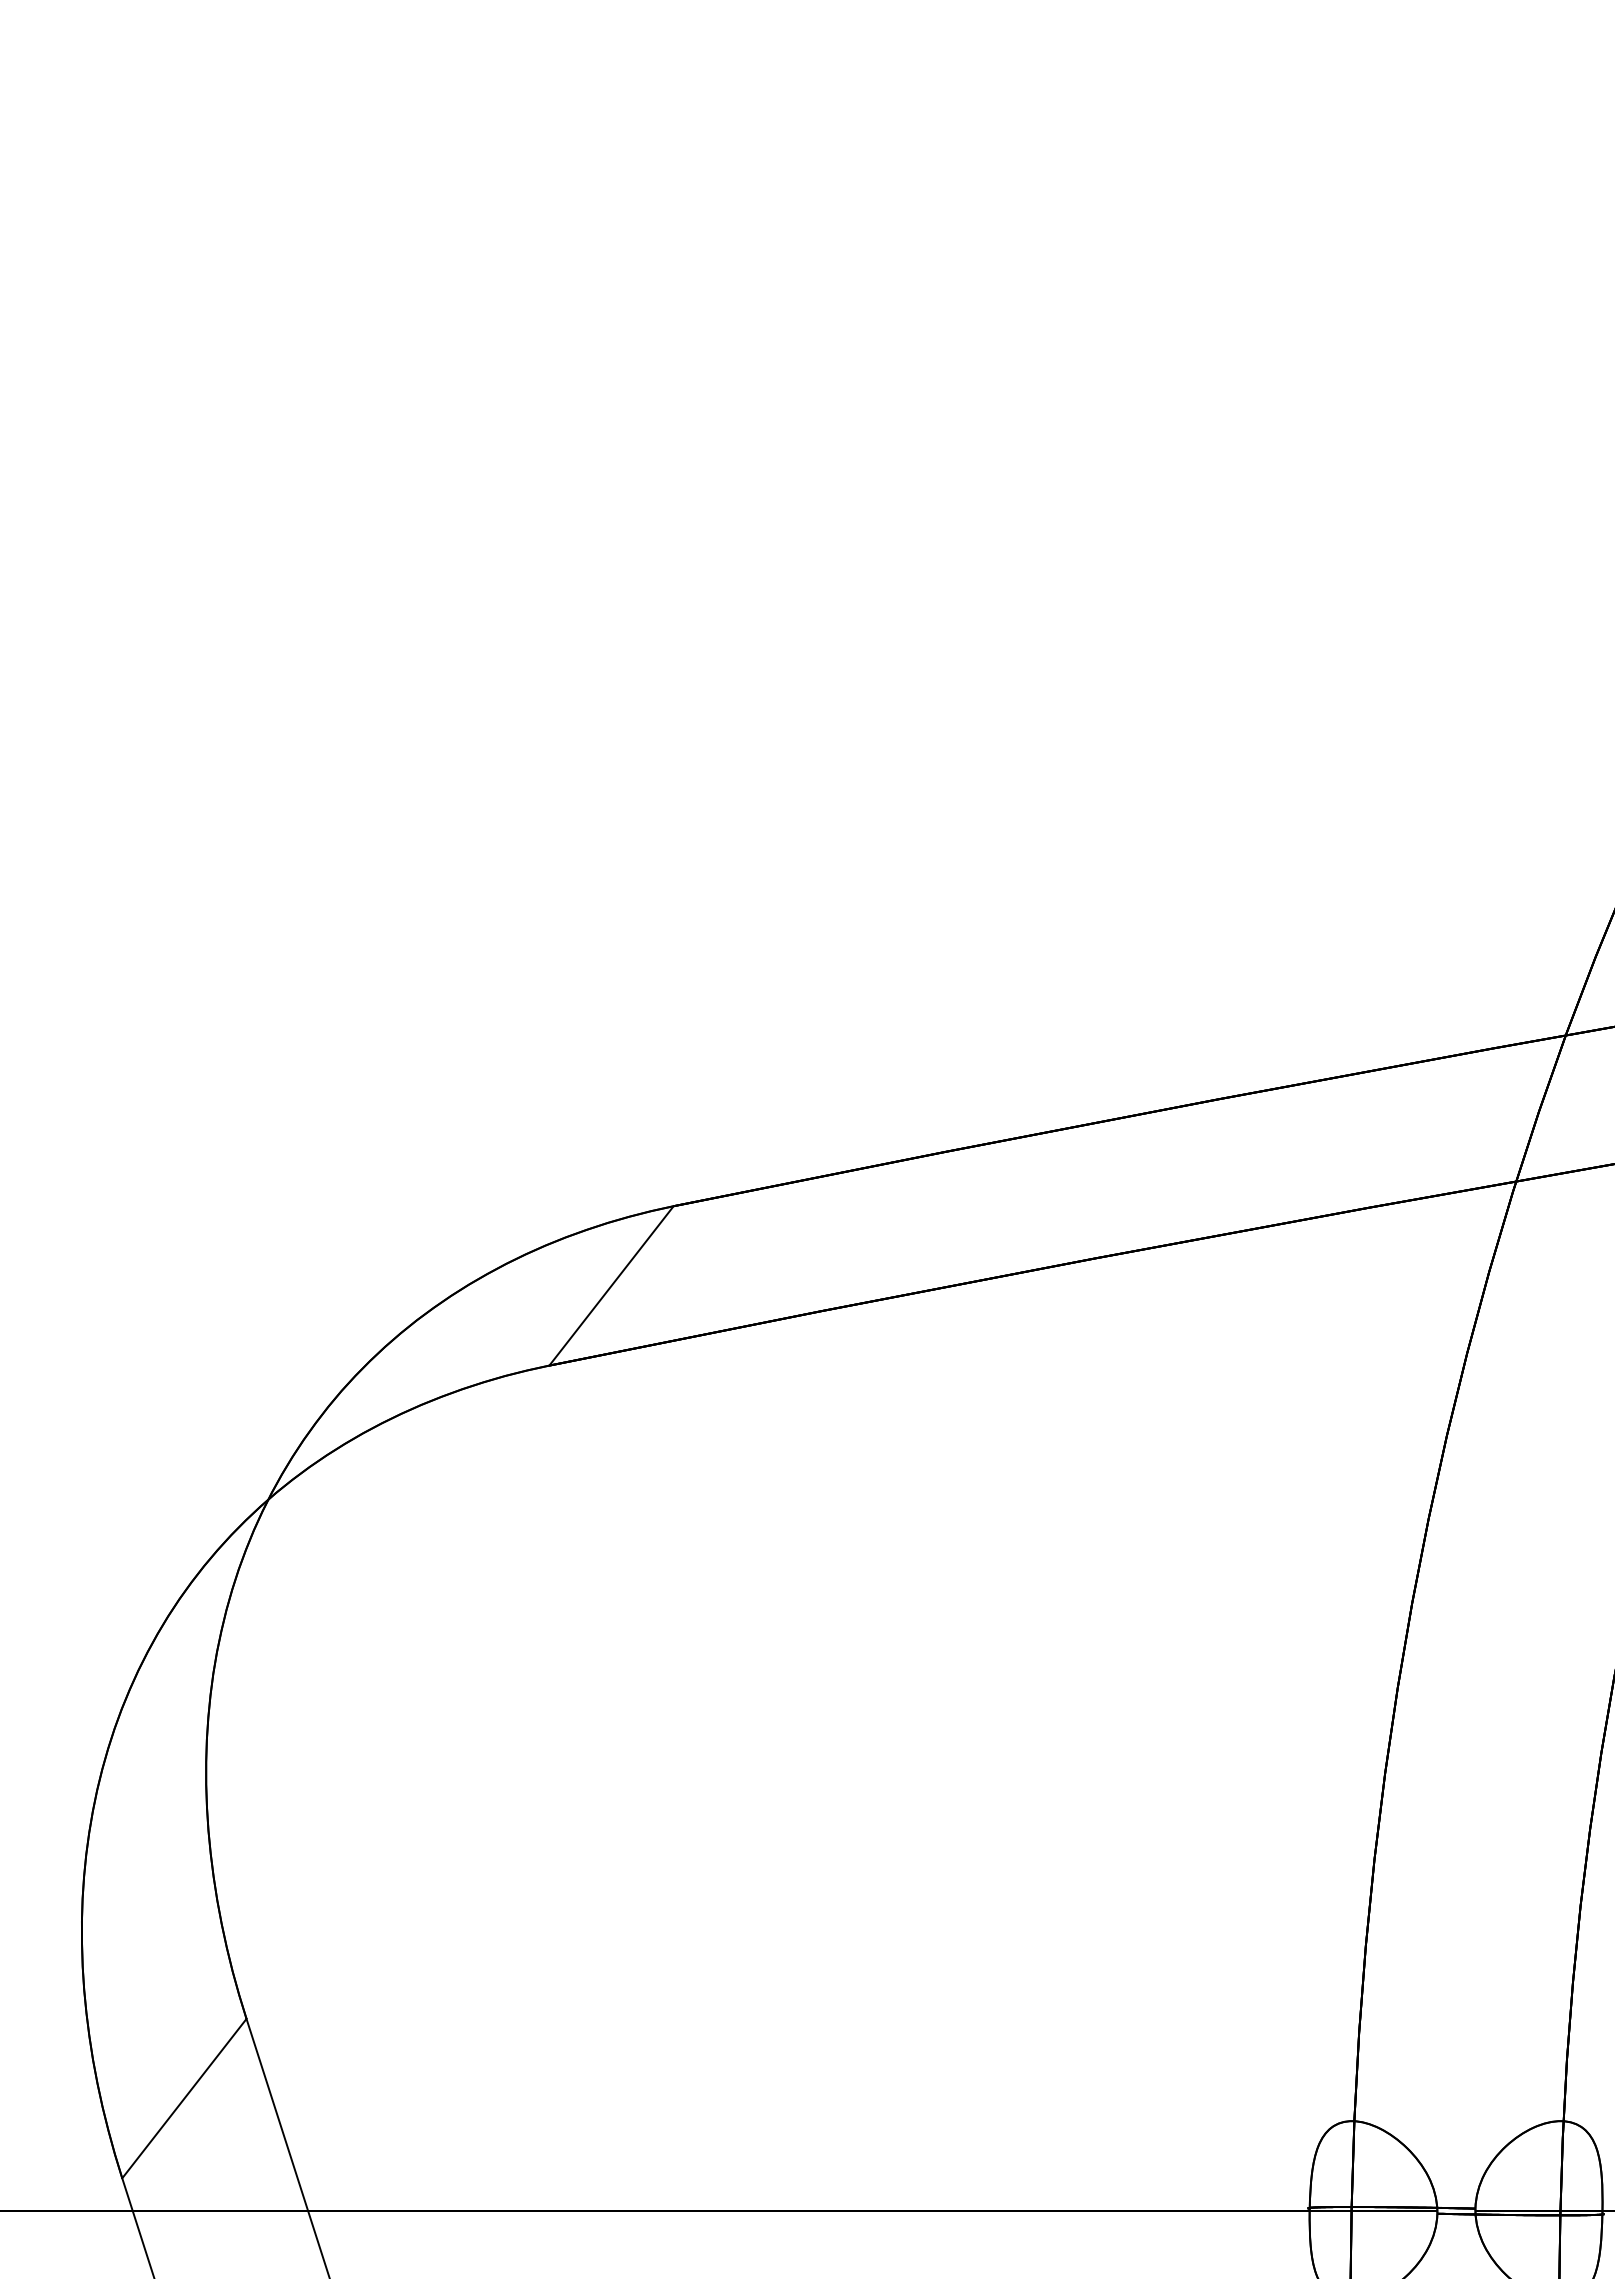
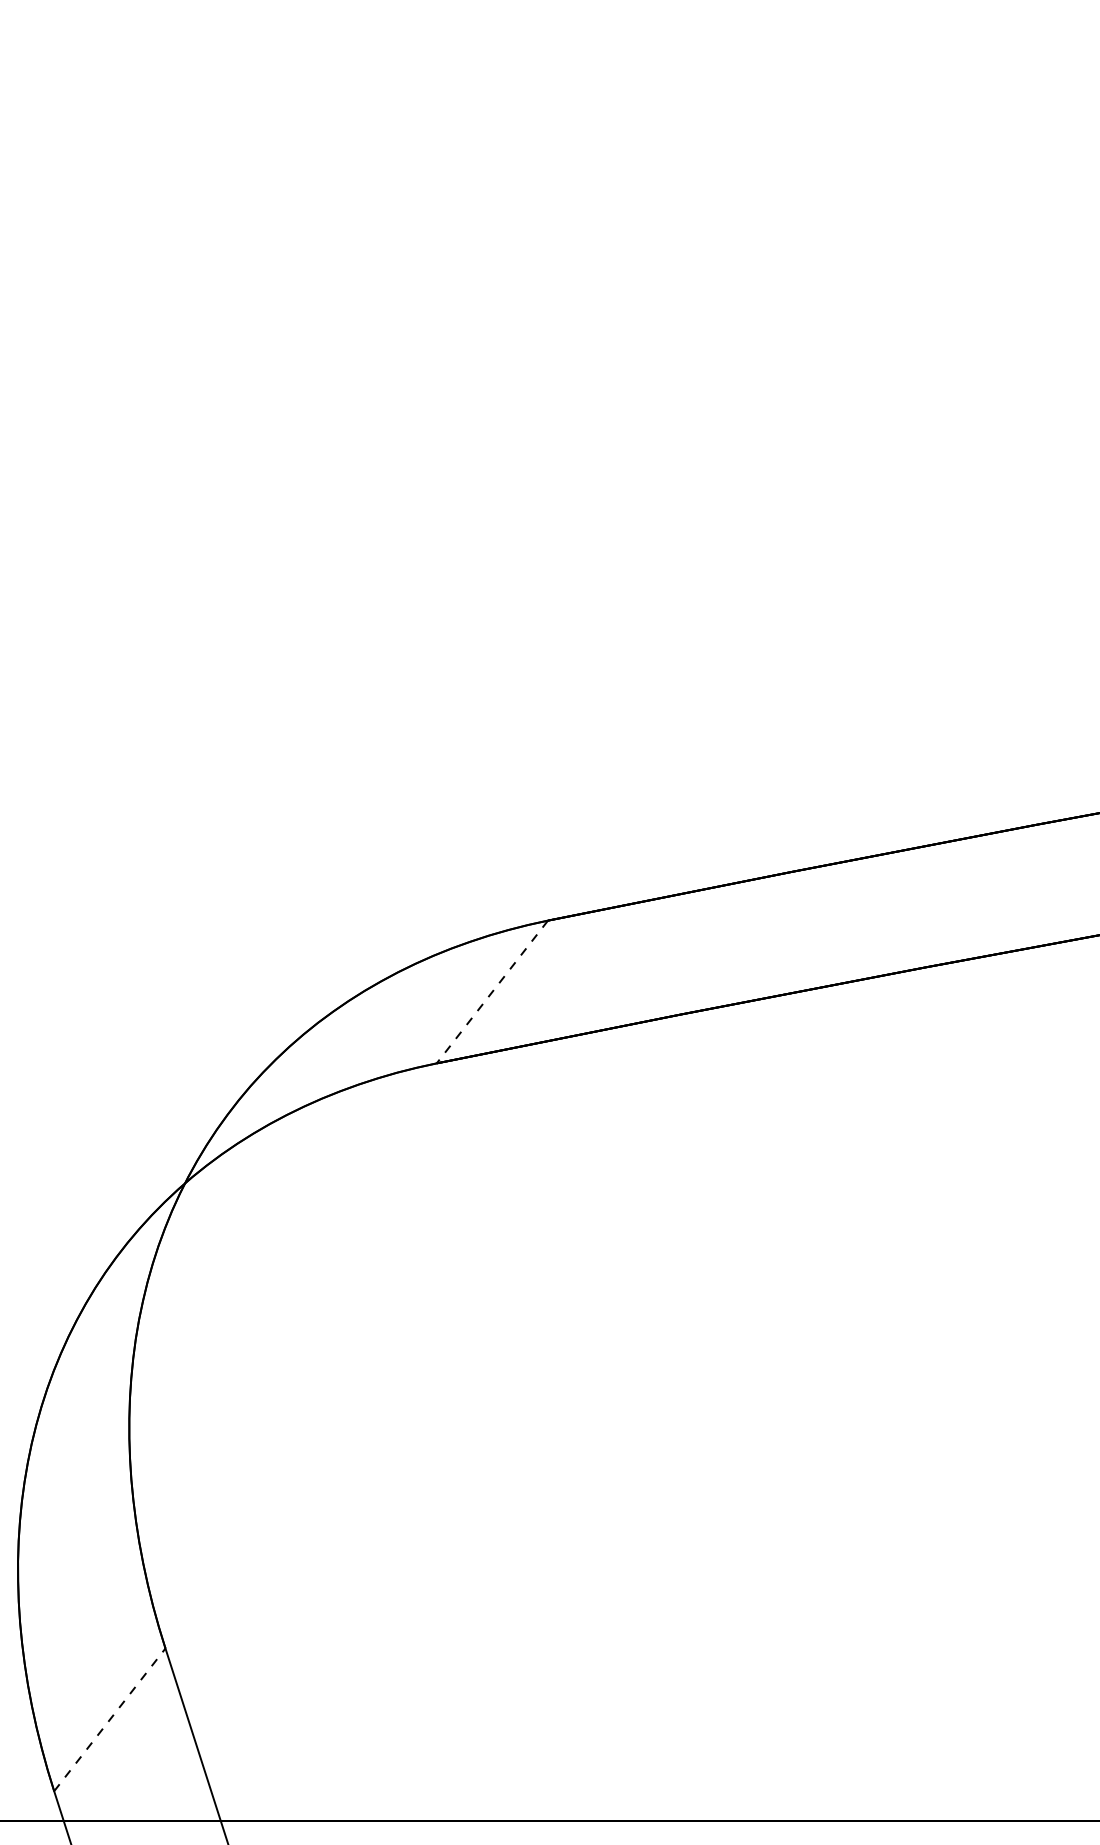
line: (611, 1286) -> (492, 992), solid -> dashed
line: (184, 2098) -> (109, 1719), solid -> dashed

